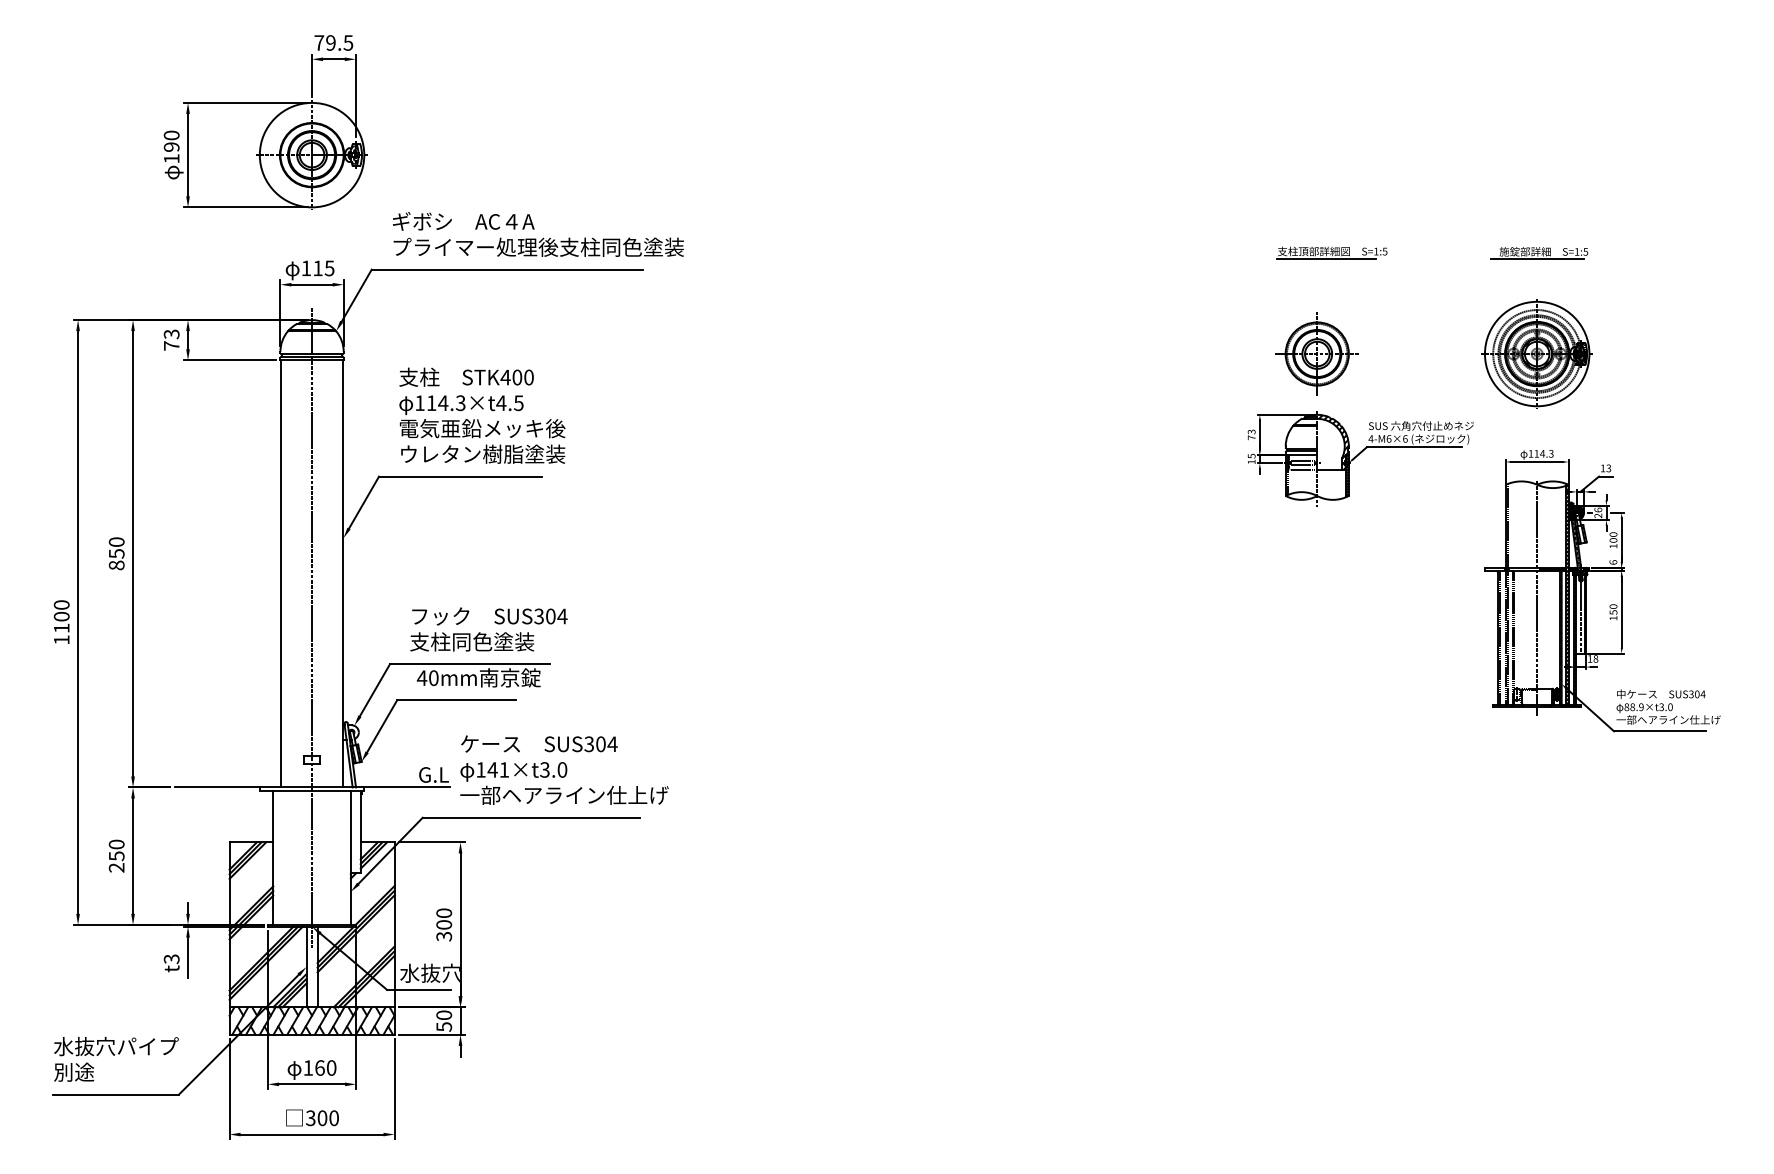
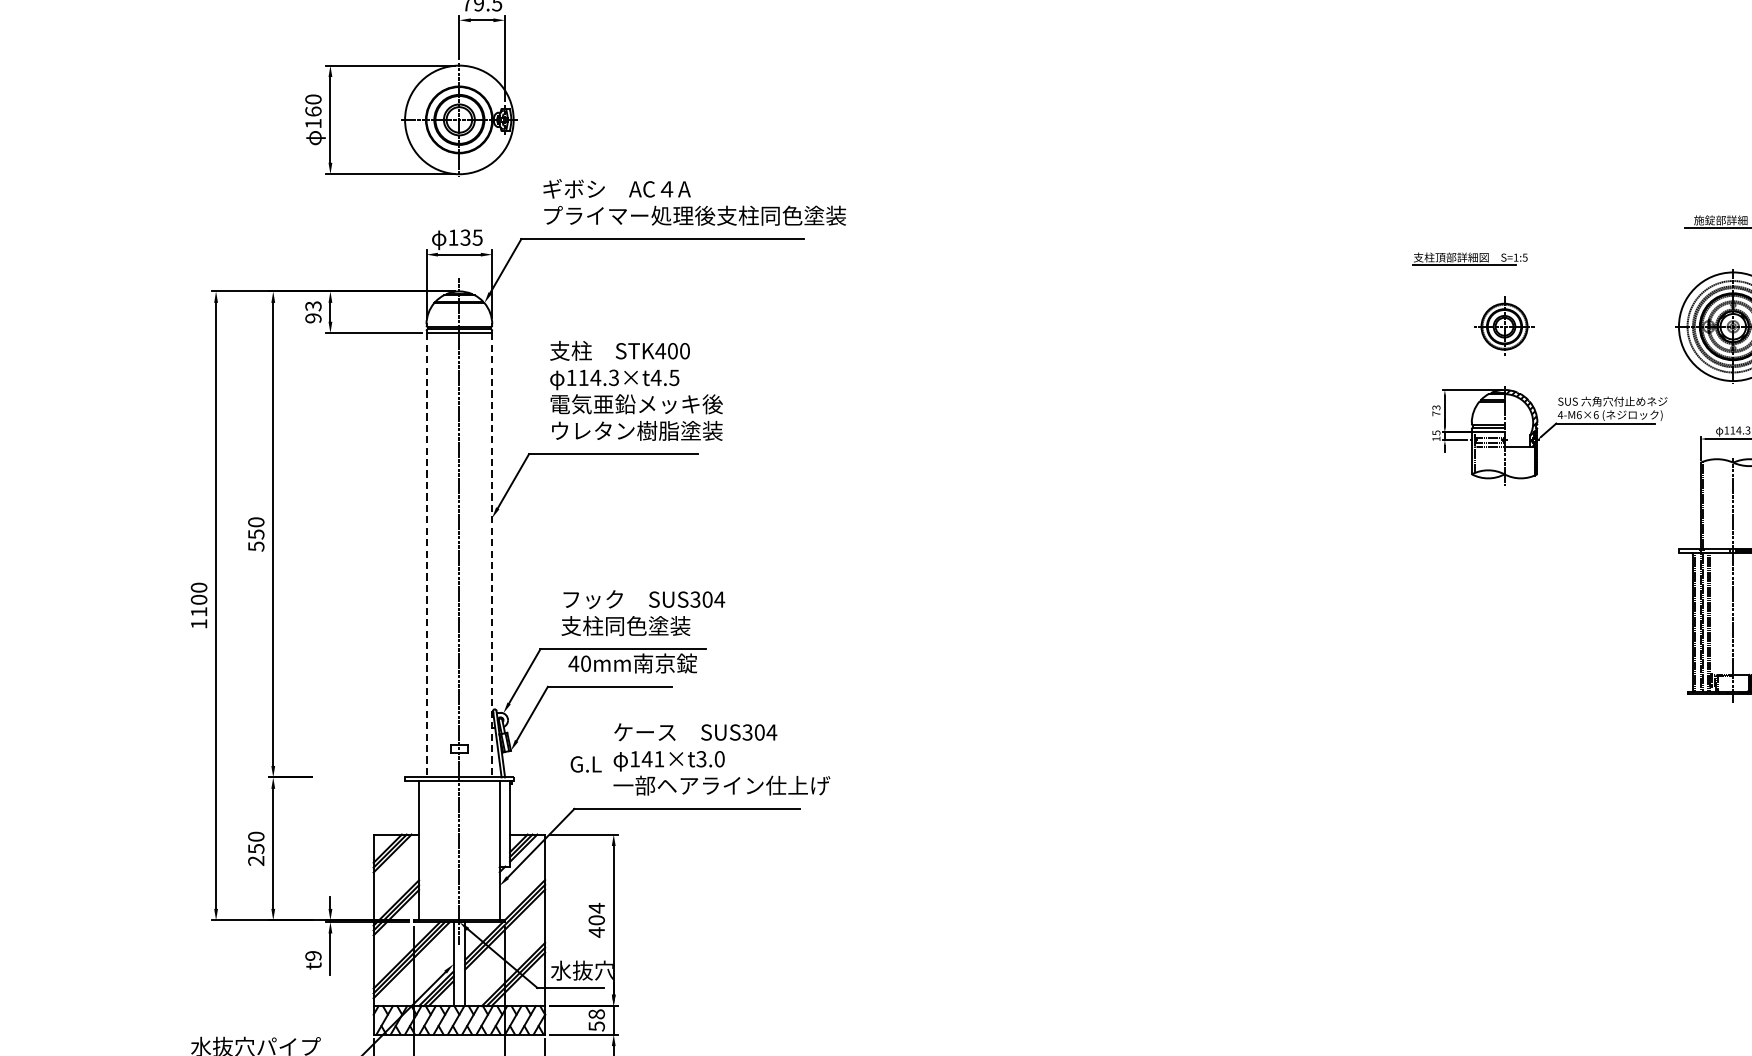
text: (171, 146) -> (313, 110), 190 -> 160
part: (1331, 252) -> (1469, 258), moved
text: (317, 268) -> (465, 237), 115 -> 135
text: (171, 345) -> (313, 317), 73 -> 93
part: (1316, 353) -> (1503, 326), size x0.7
text: (116, 565) -> (256, 546), 850 -> 550
line: (280, 573) -> (426, 554), solid -> dashed
line: (343, 573) -> (492, 554), solid -> dashed
line: (216, 787) -> (360, 777), removed
line: (406, 787) -> (557, 777), removed
text: (444, 924) -> (597, 919), 300 -> 404
text: (171, 959) -> (313, 956), t3 -> t9
text: (443, 1015) -> (596, 1014), 50 -> 58

